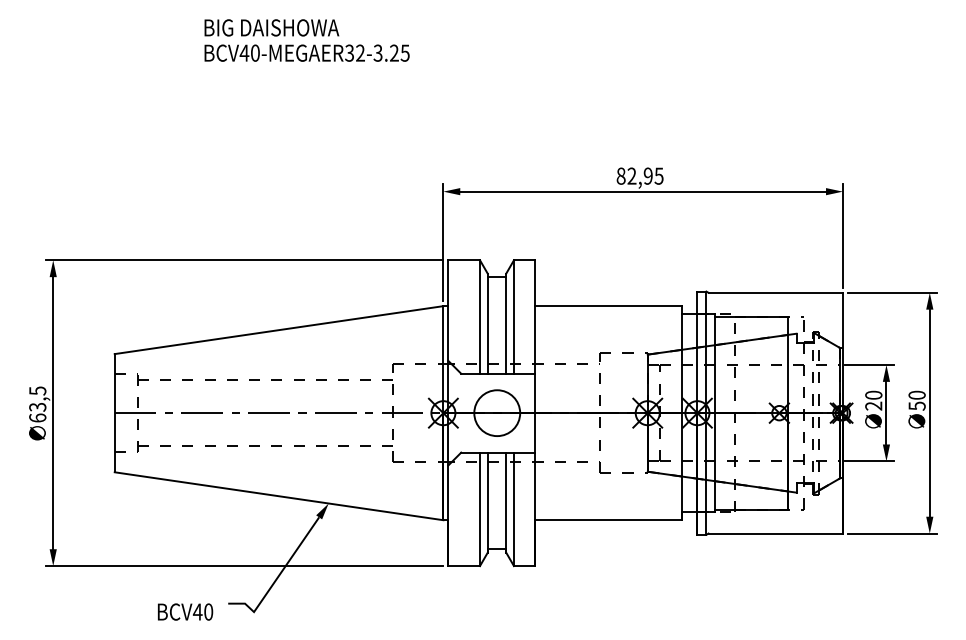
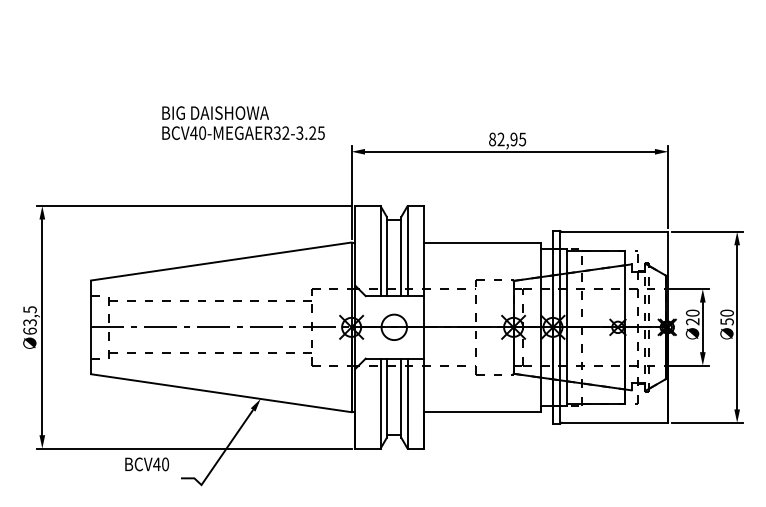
text: (306, 40) -> (243, 123), moved
circle: (497, 413) -> (394, 327), size x0.7
text: (185, 611) -> (147, 463), moved

